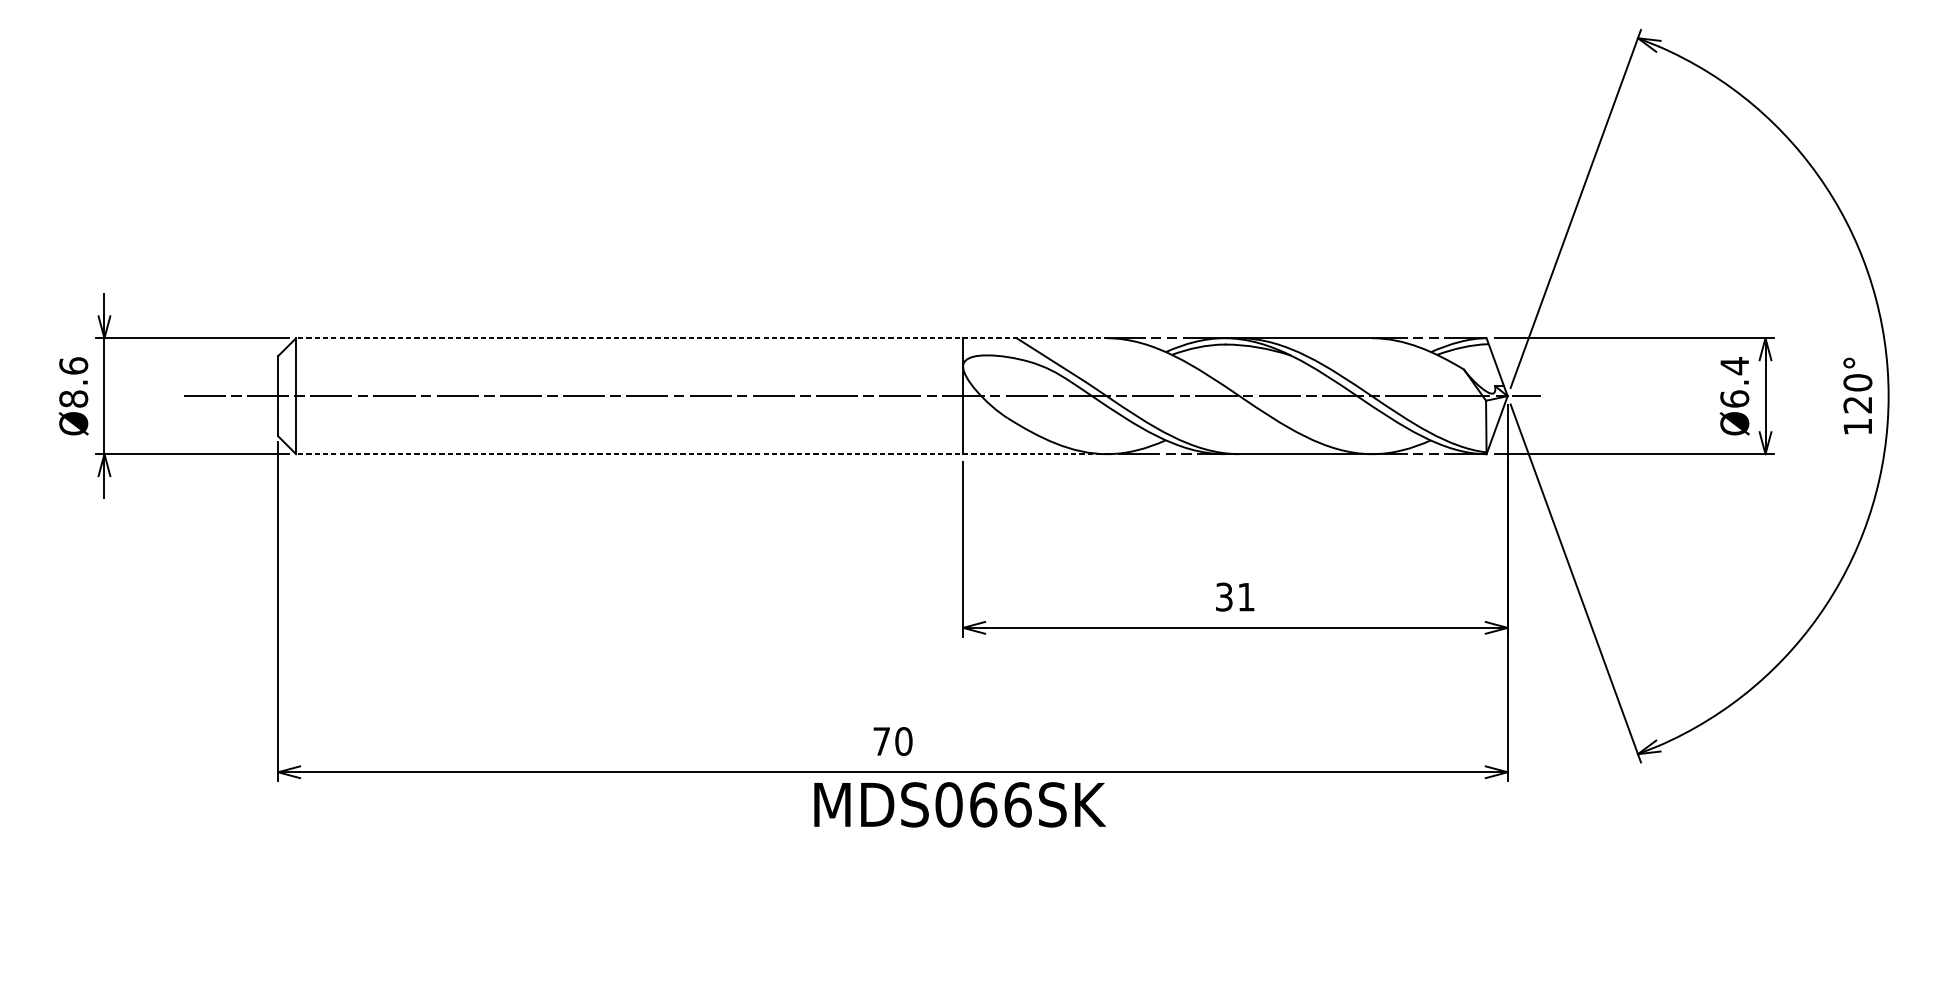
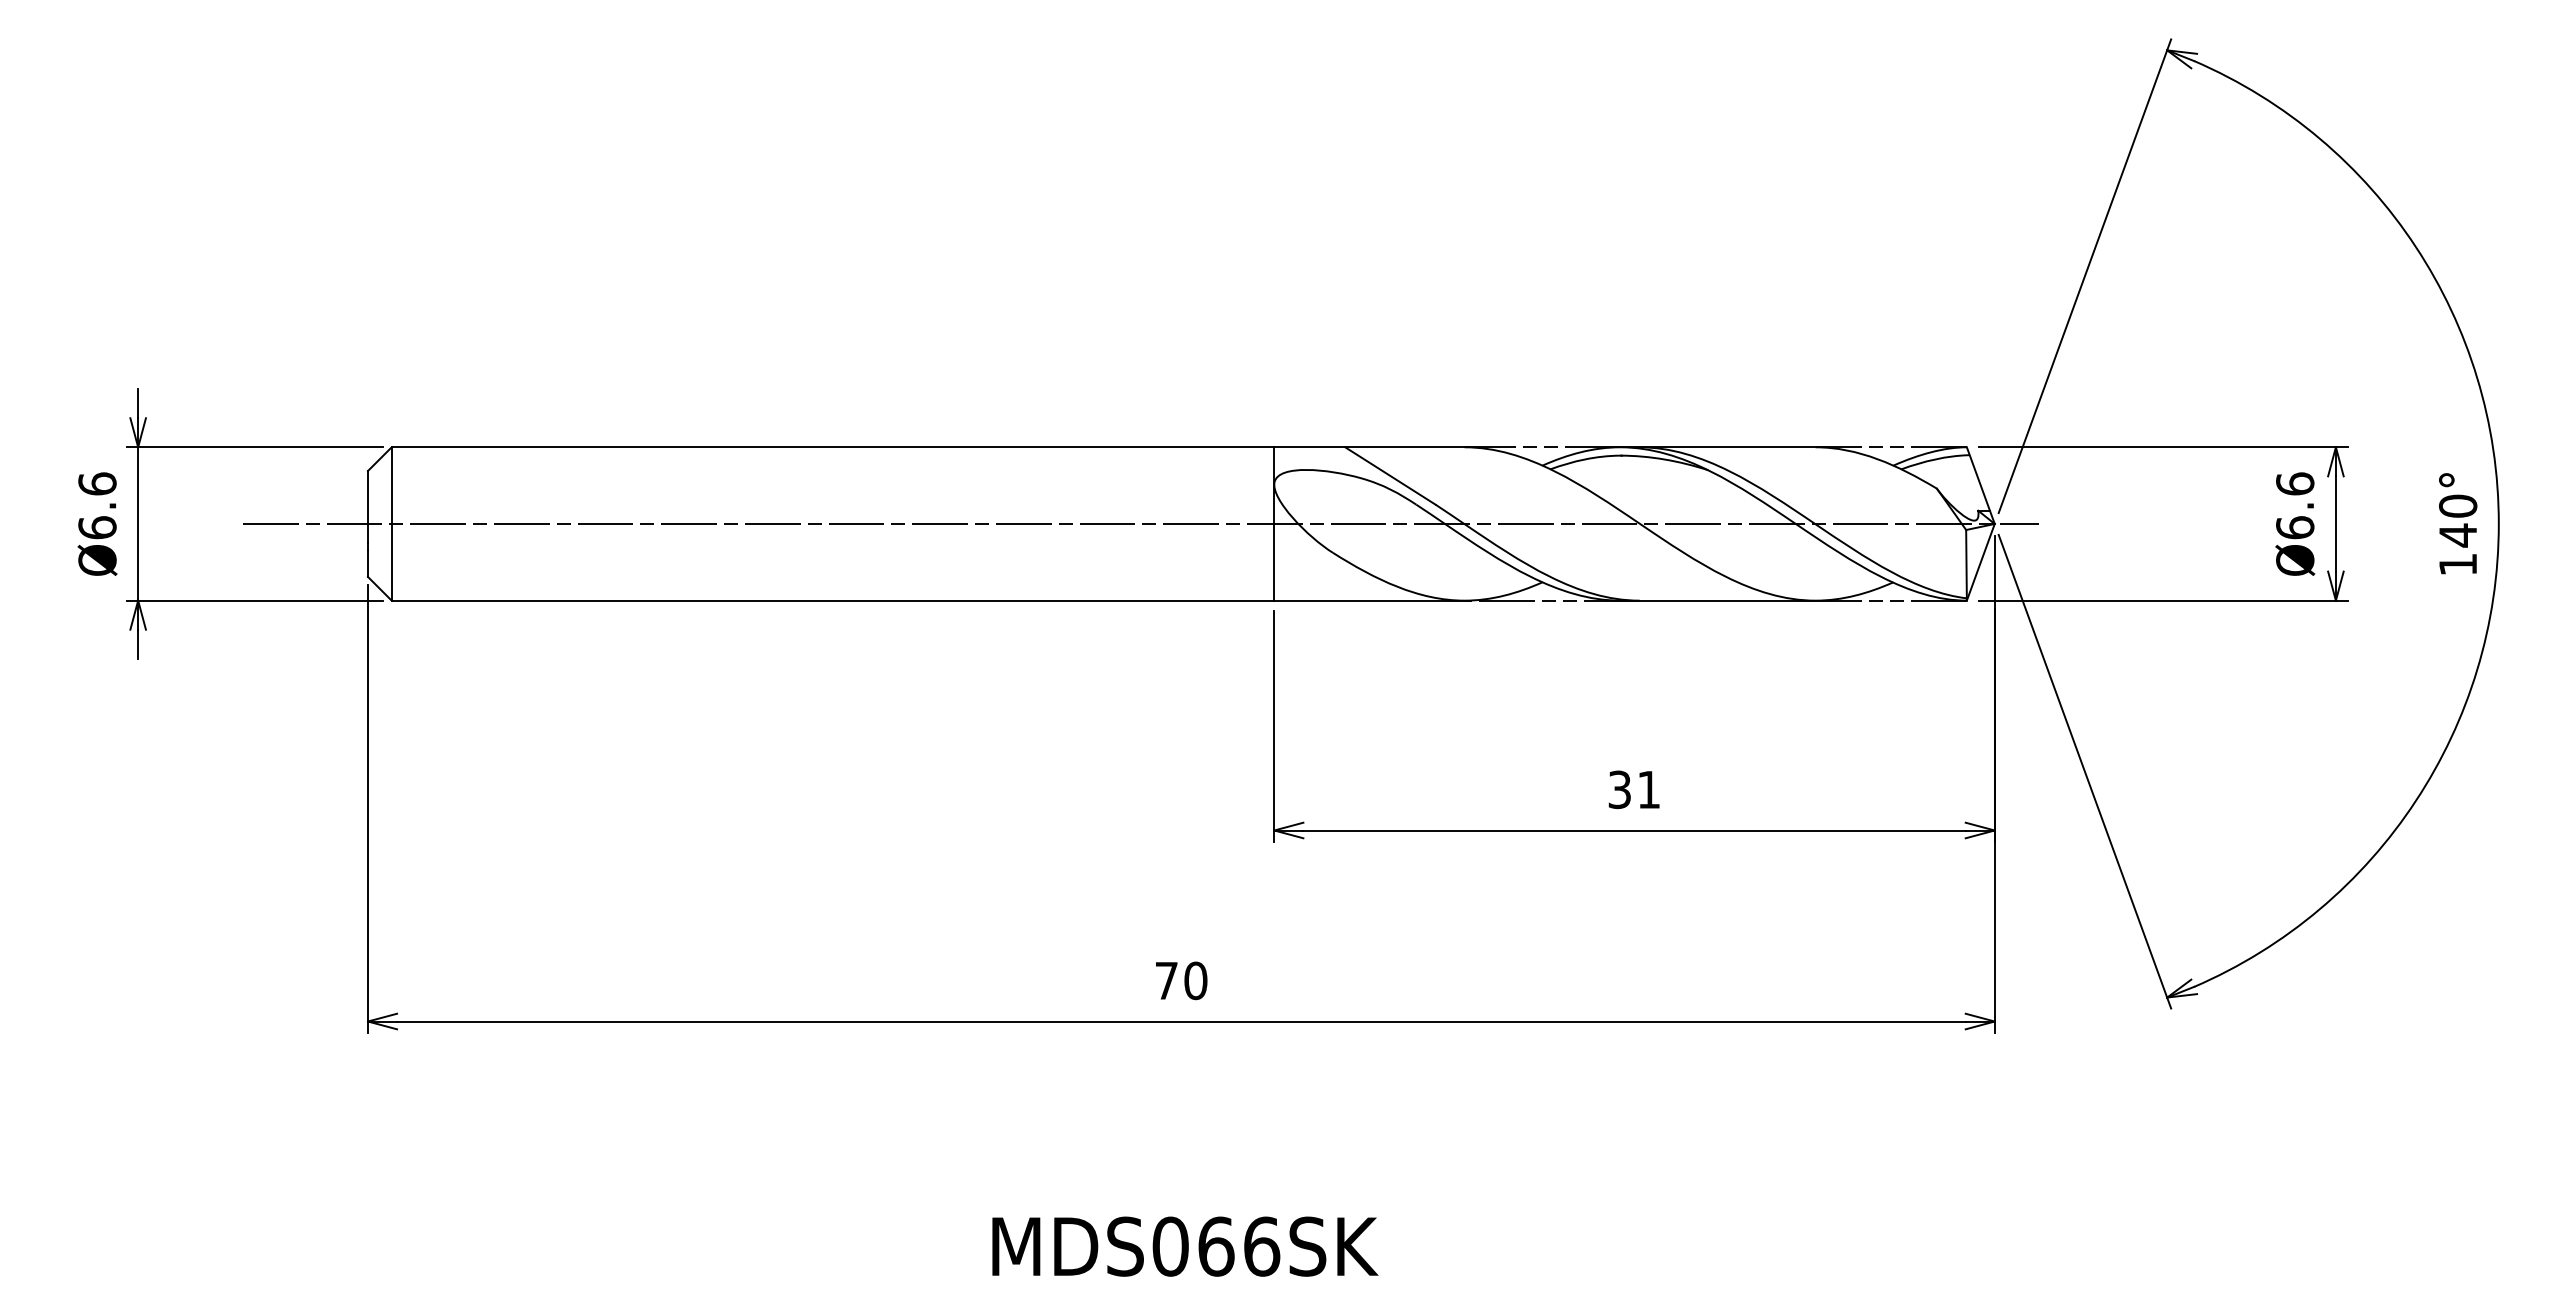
line: (702, 338) -> (929, 447), dashed -> solid
text: (1734, 366) -> (2295, 484), Ø6.4 -> Ø6.6
text: (73, 398) -> (97, 527), Ø8.6 -> Ø6.6
text: (1857, 404) -> (2457, 535), 120° -> 140°
line: (702, 454) -> (929, 600), dashed -> solid
text: (960, 804) -> (1185, 1246), moved

